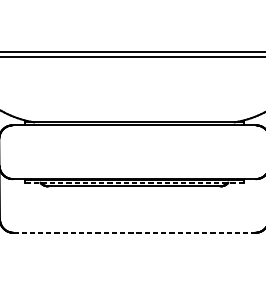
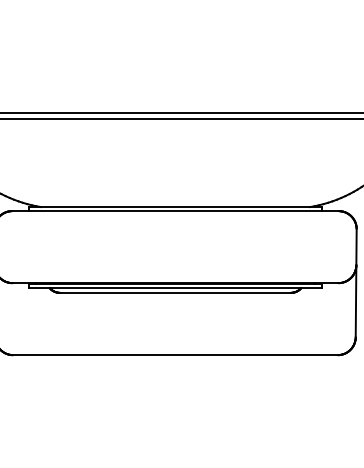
line: (135, 183) -> (176, 288), dashed -> solid
line: (134, 233) -> (175, 355), dashed -> solid

